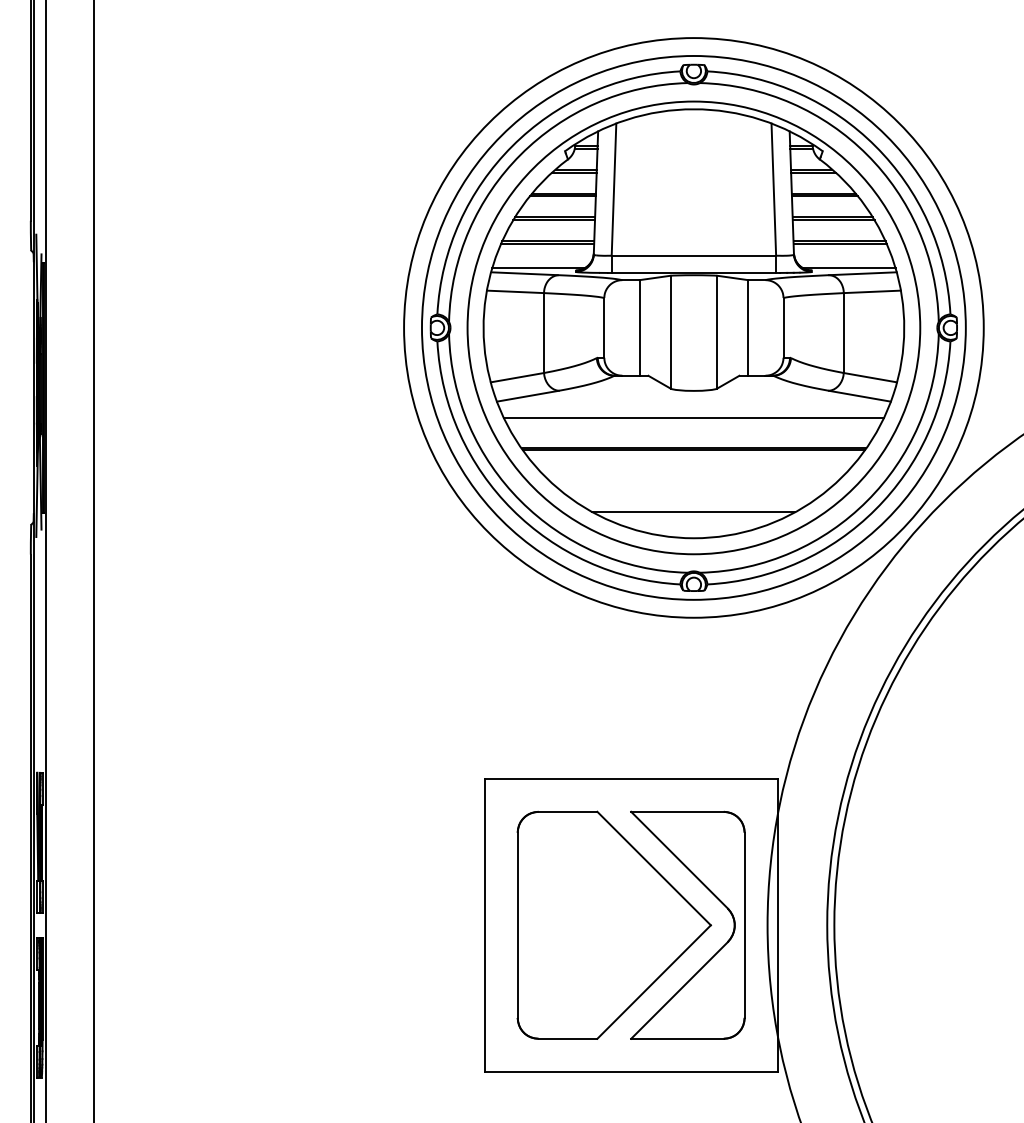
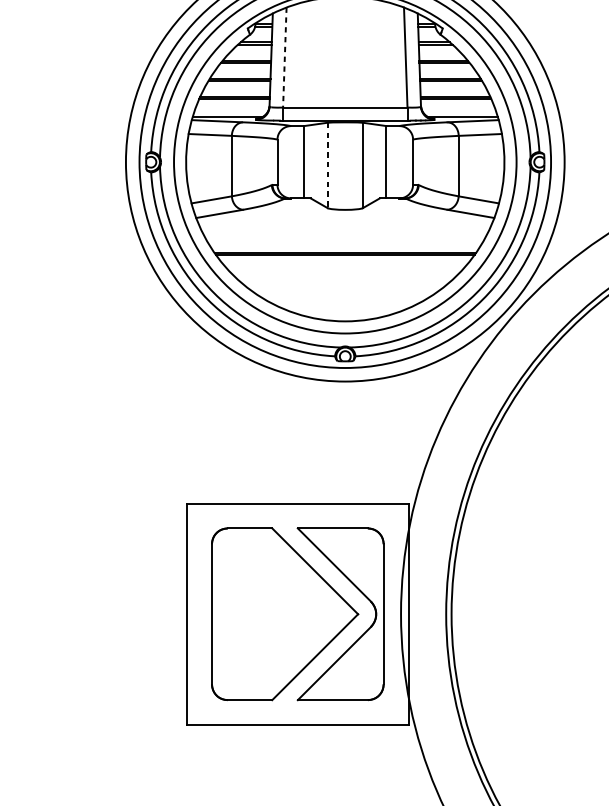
line: (614, 190) -> (285, 58), solid -> dashed
line: (670, 332) -> (327, 165), solid -> dashed
line: (693, 417) -> (344, 230), removed
line: (693, 512) -> (344, 301), removed

